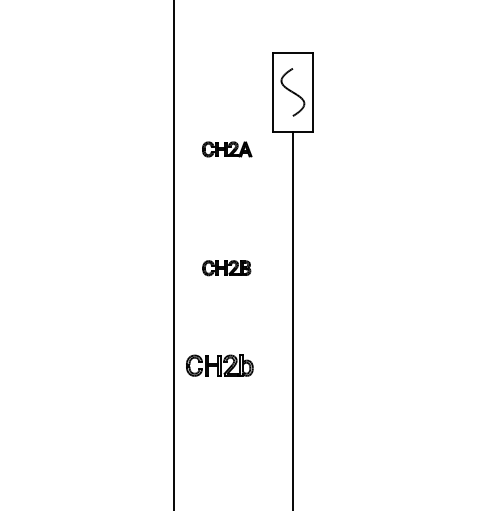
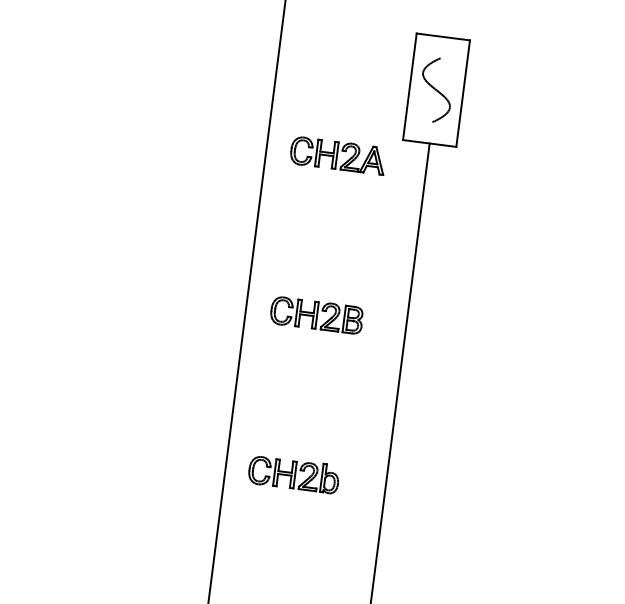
part: (226, 149) -> (337, 155), size x1.43
part: (226, 268) -> (316, 316), size x1.43
part: (219, 365) -> (293, 474), moved

